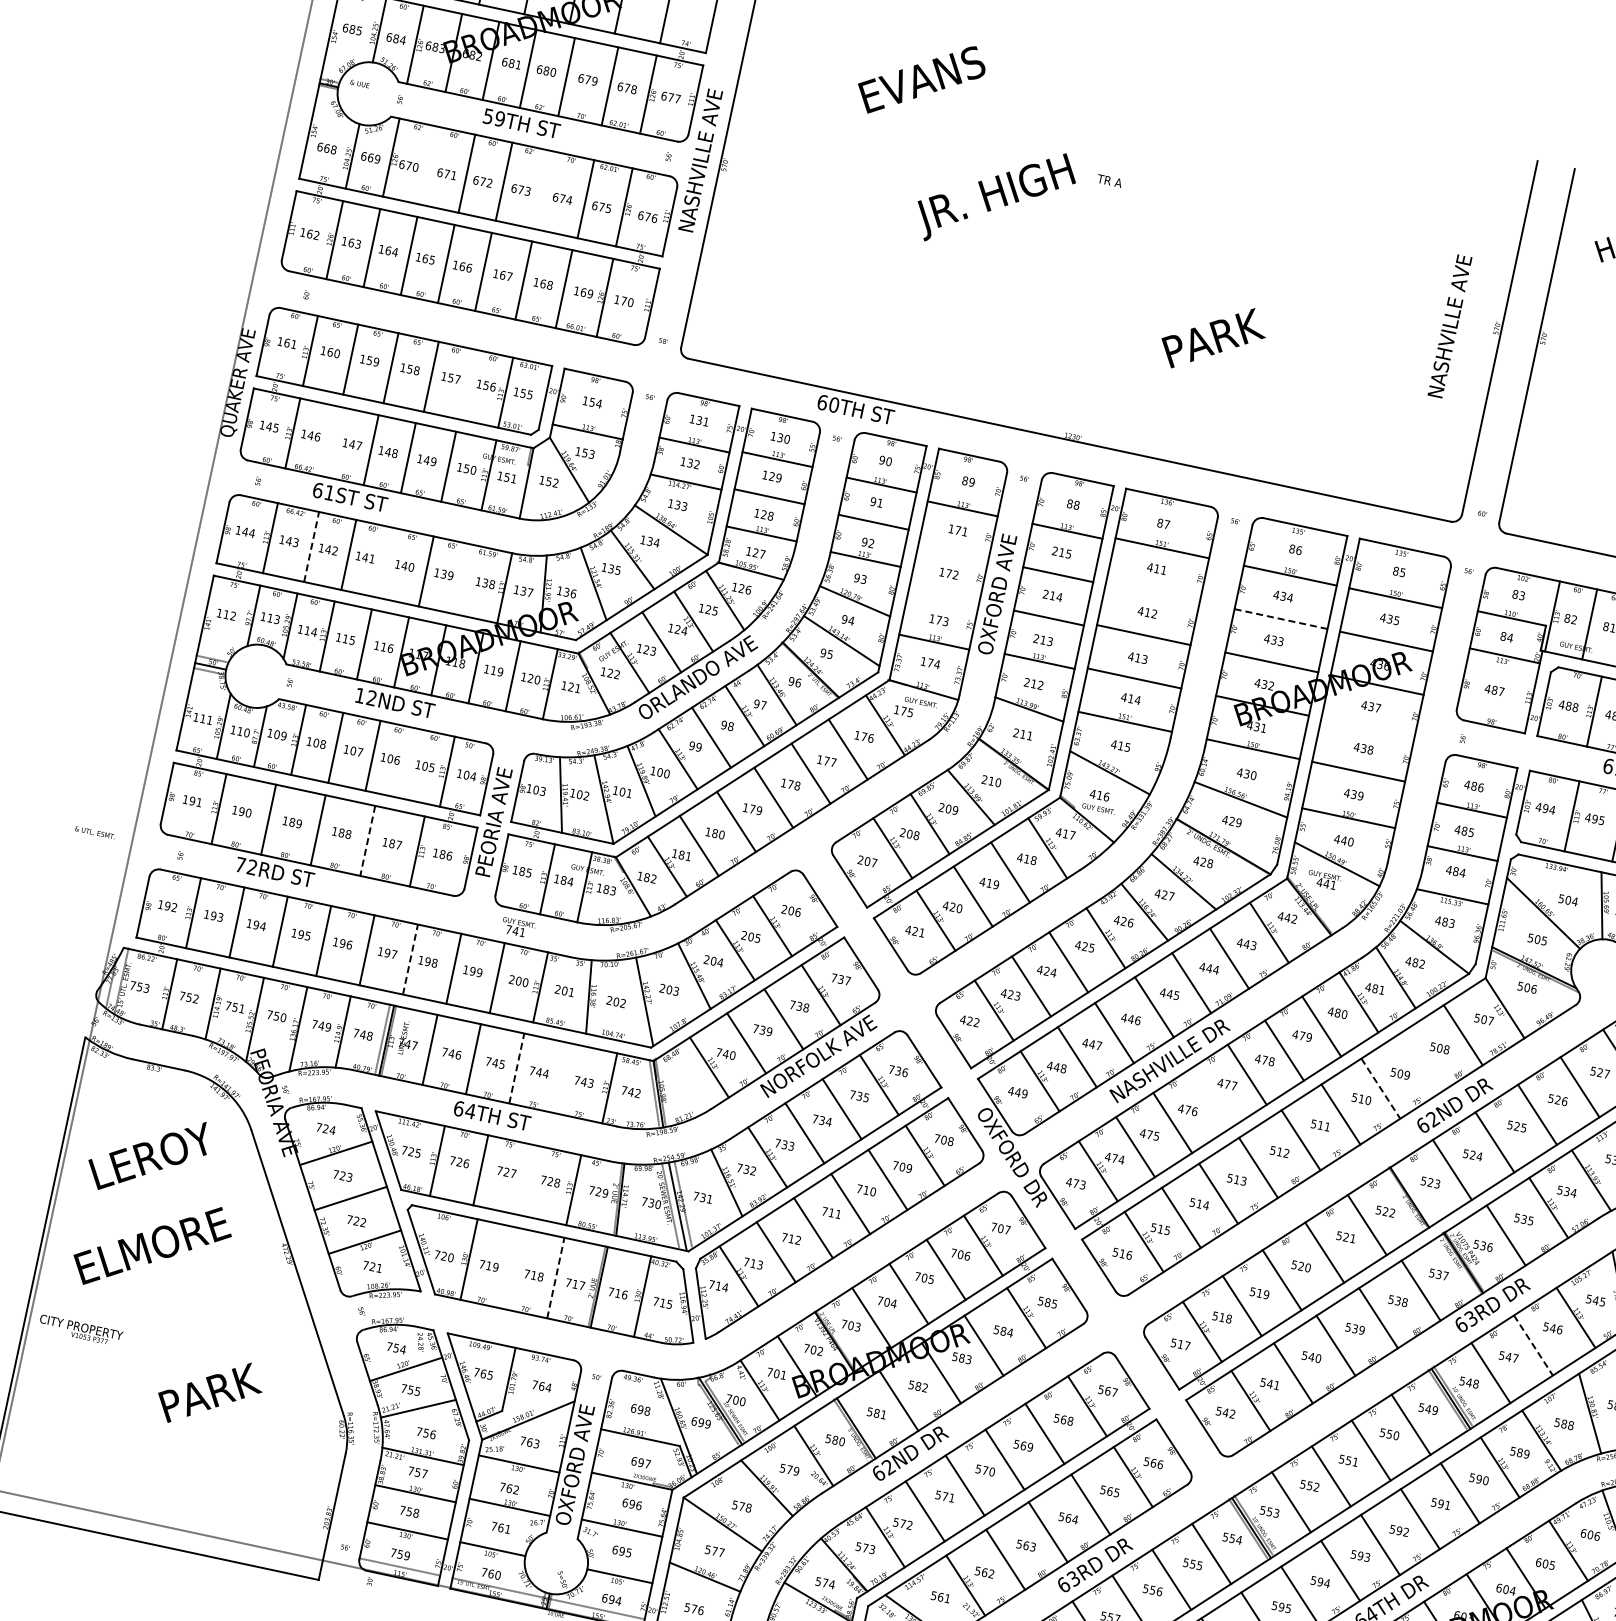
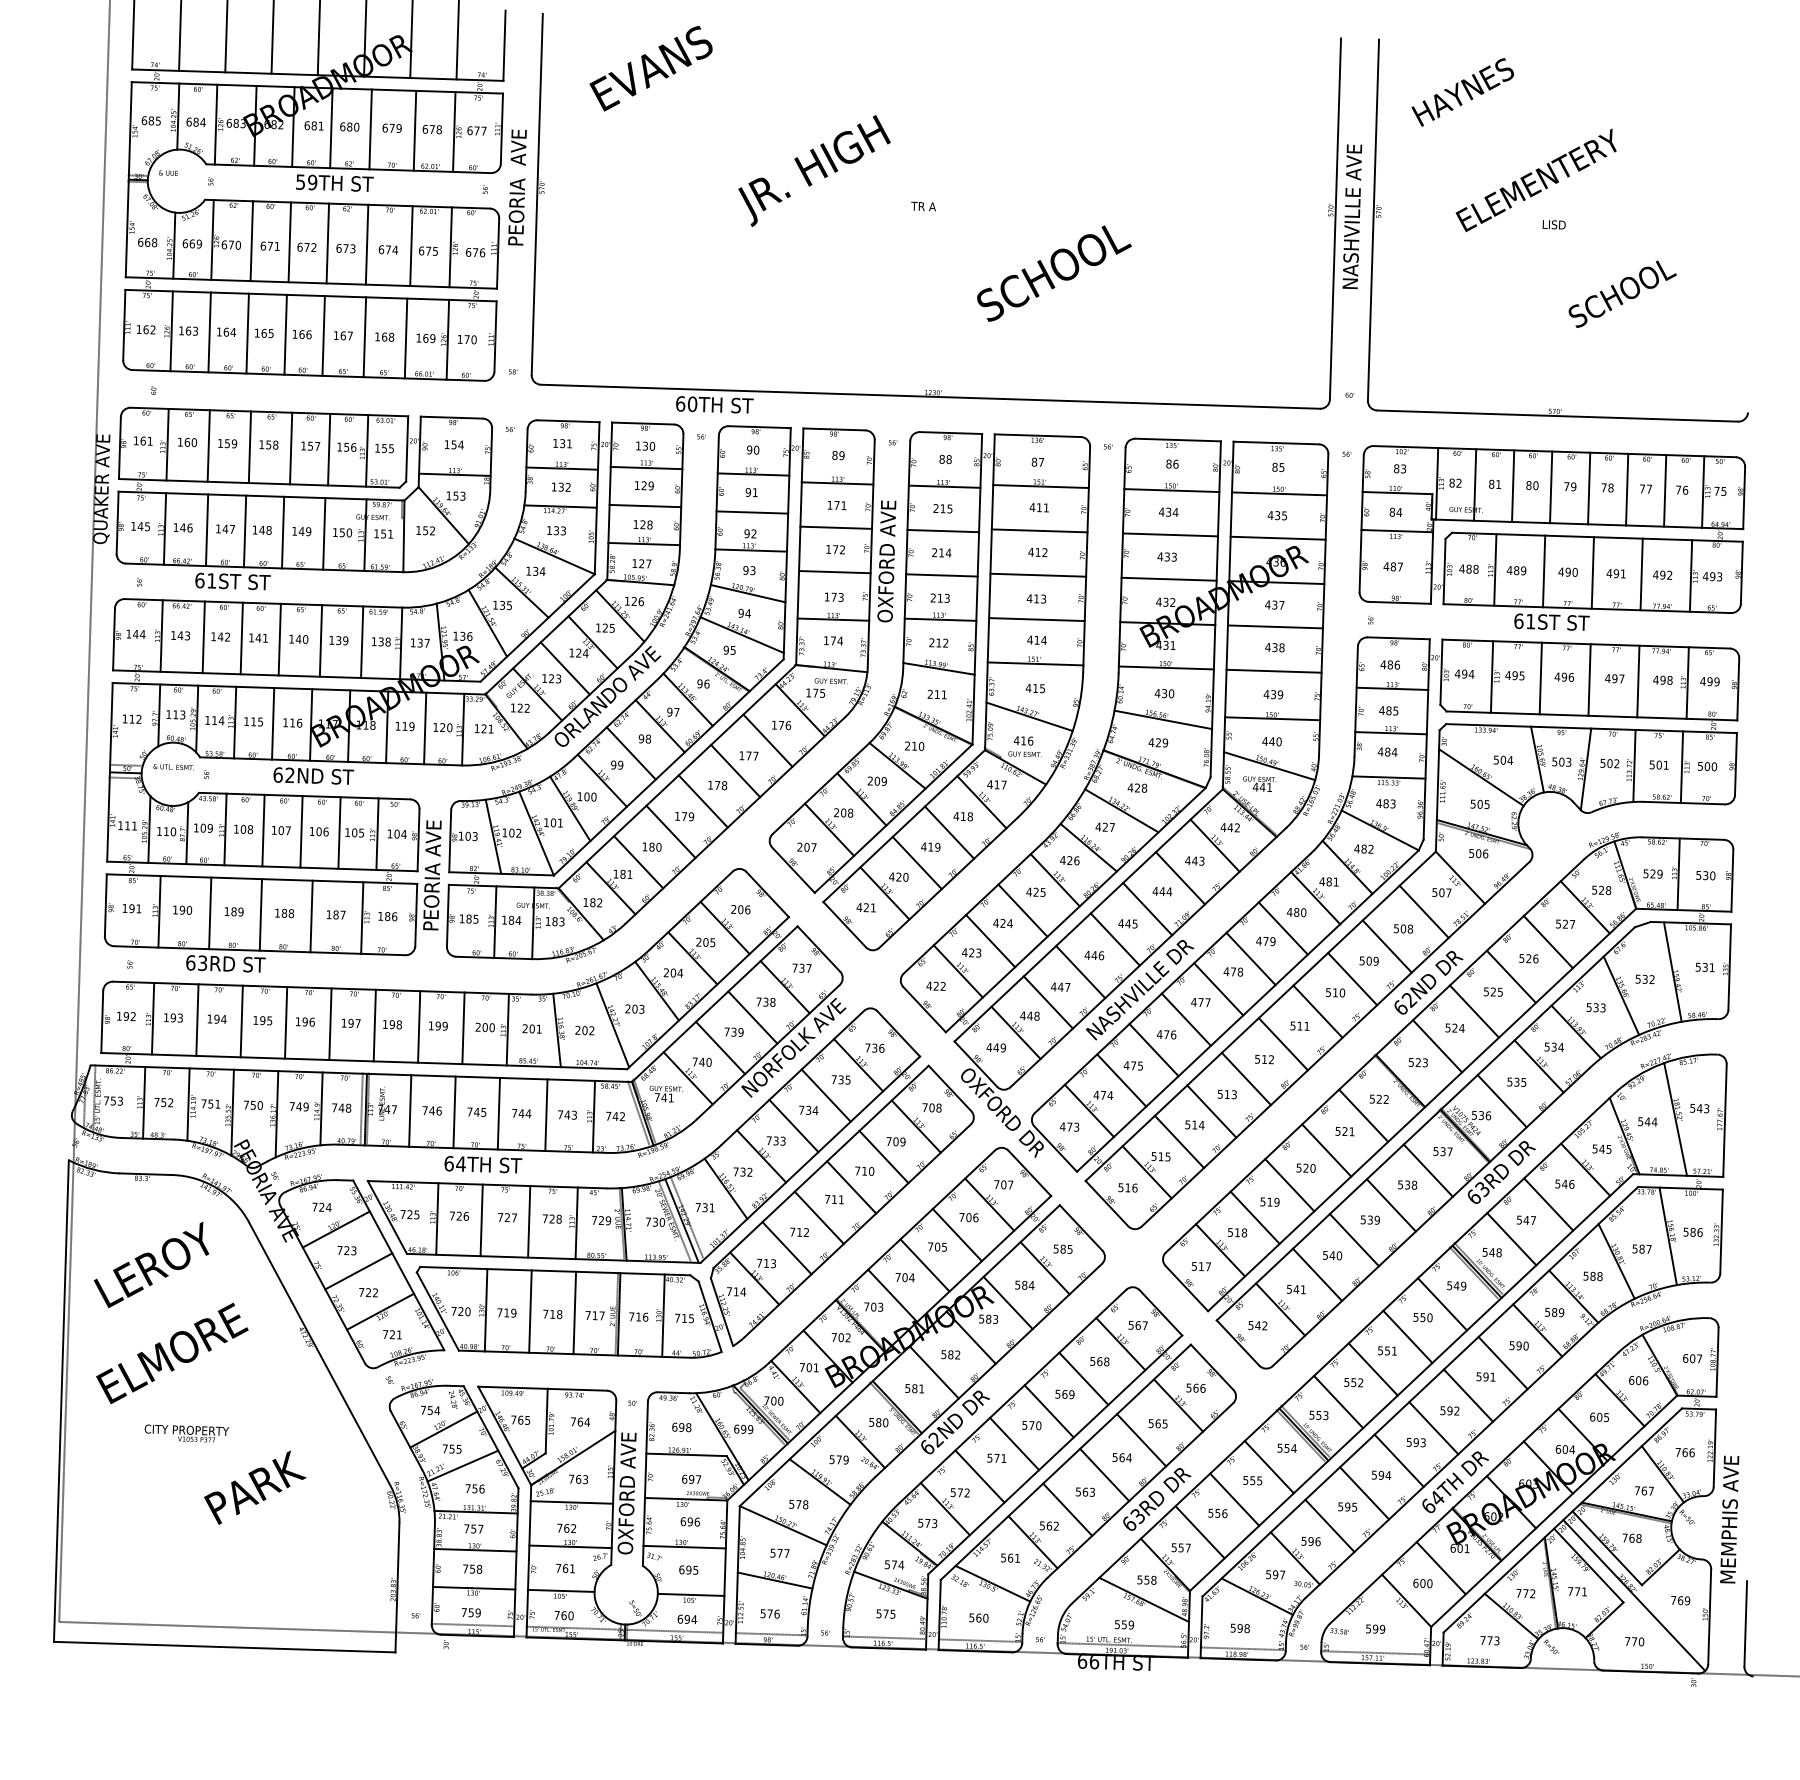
text: (920, 79) -> (650, 68), moved
text: (700, 160) -> (517, 187), NASHVILLE AVE -> PEORIA  AVE
line: (429, 166) -> (251, 241), added
text: (1109, 180) -> (923, 206), moved
line: (541, 189) -> (366, 244), added
text: (1450, 326) -> (1352, 216), moved
text: (1213, 341) -> (1054, 273), PARK -> SCHOOL
line: (468, 384) -> (329, 449), added
line: (333, 442) -> (206, 530), added
line: (311, 547) -> (203, 637), dashed -> solid
line: (953, 552) -> (836, 527), added
line: (385, 562) -> (279, 639), added
line: (466, 580) -> (362, 642), added
line: (1152, 591) -> (1039, 530), added
line: (943, 595) -> (834, 572), added
line: (1281, 618) -> (1170, 534), dashed -> solid
text: (359, 695) -> (277, 774), 12ND -> 62ND
line: (1367, 727) -> (1274, 626), added
line: (410, 763) -> (339, 832), added
text: (94, 832) -> (173, 767), moved
line: (367, 840) -> (311, 916), dashed -> solid
text: (246, 866) -> (196, 963), 72RD -> 63RD
text: (517, 927) -> (665, 1093), moved
line: (410, 959) -> (374, 1025), dashed -> solid
line: (1420, 1062) -> (1386, 946), added
line: (516, 1068) -> (498, 1113), dashed -> solid
line: (563, 1078) -> (546, 1115), added
line: (1380, 1089) -> (1352, 979), dashed -> solid
line: (1209, 1098) -> (1185, 1019), added
line: (527, 1179) -> (529, 1221), added
line: (512, 1268) -> (530, 1311), added
line: (555, 1277) -> (574, 1312), dashed -> solid
text: (80, 1330) -> (186, 1433), moved
line: (1533, 1345) -> (1548, 1204), dashed -> solid

